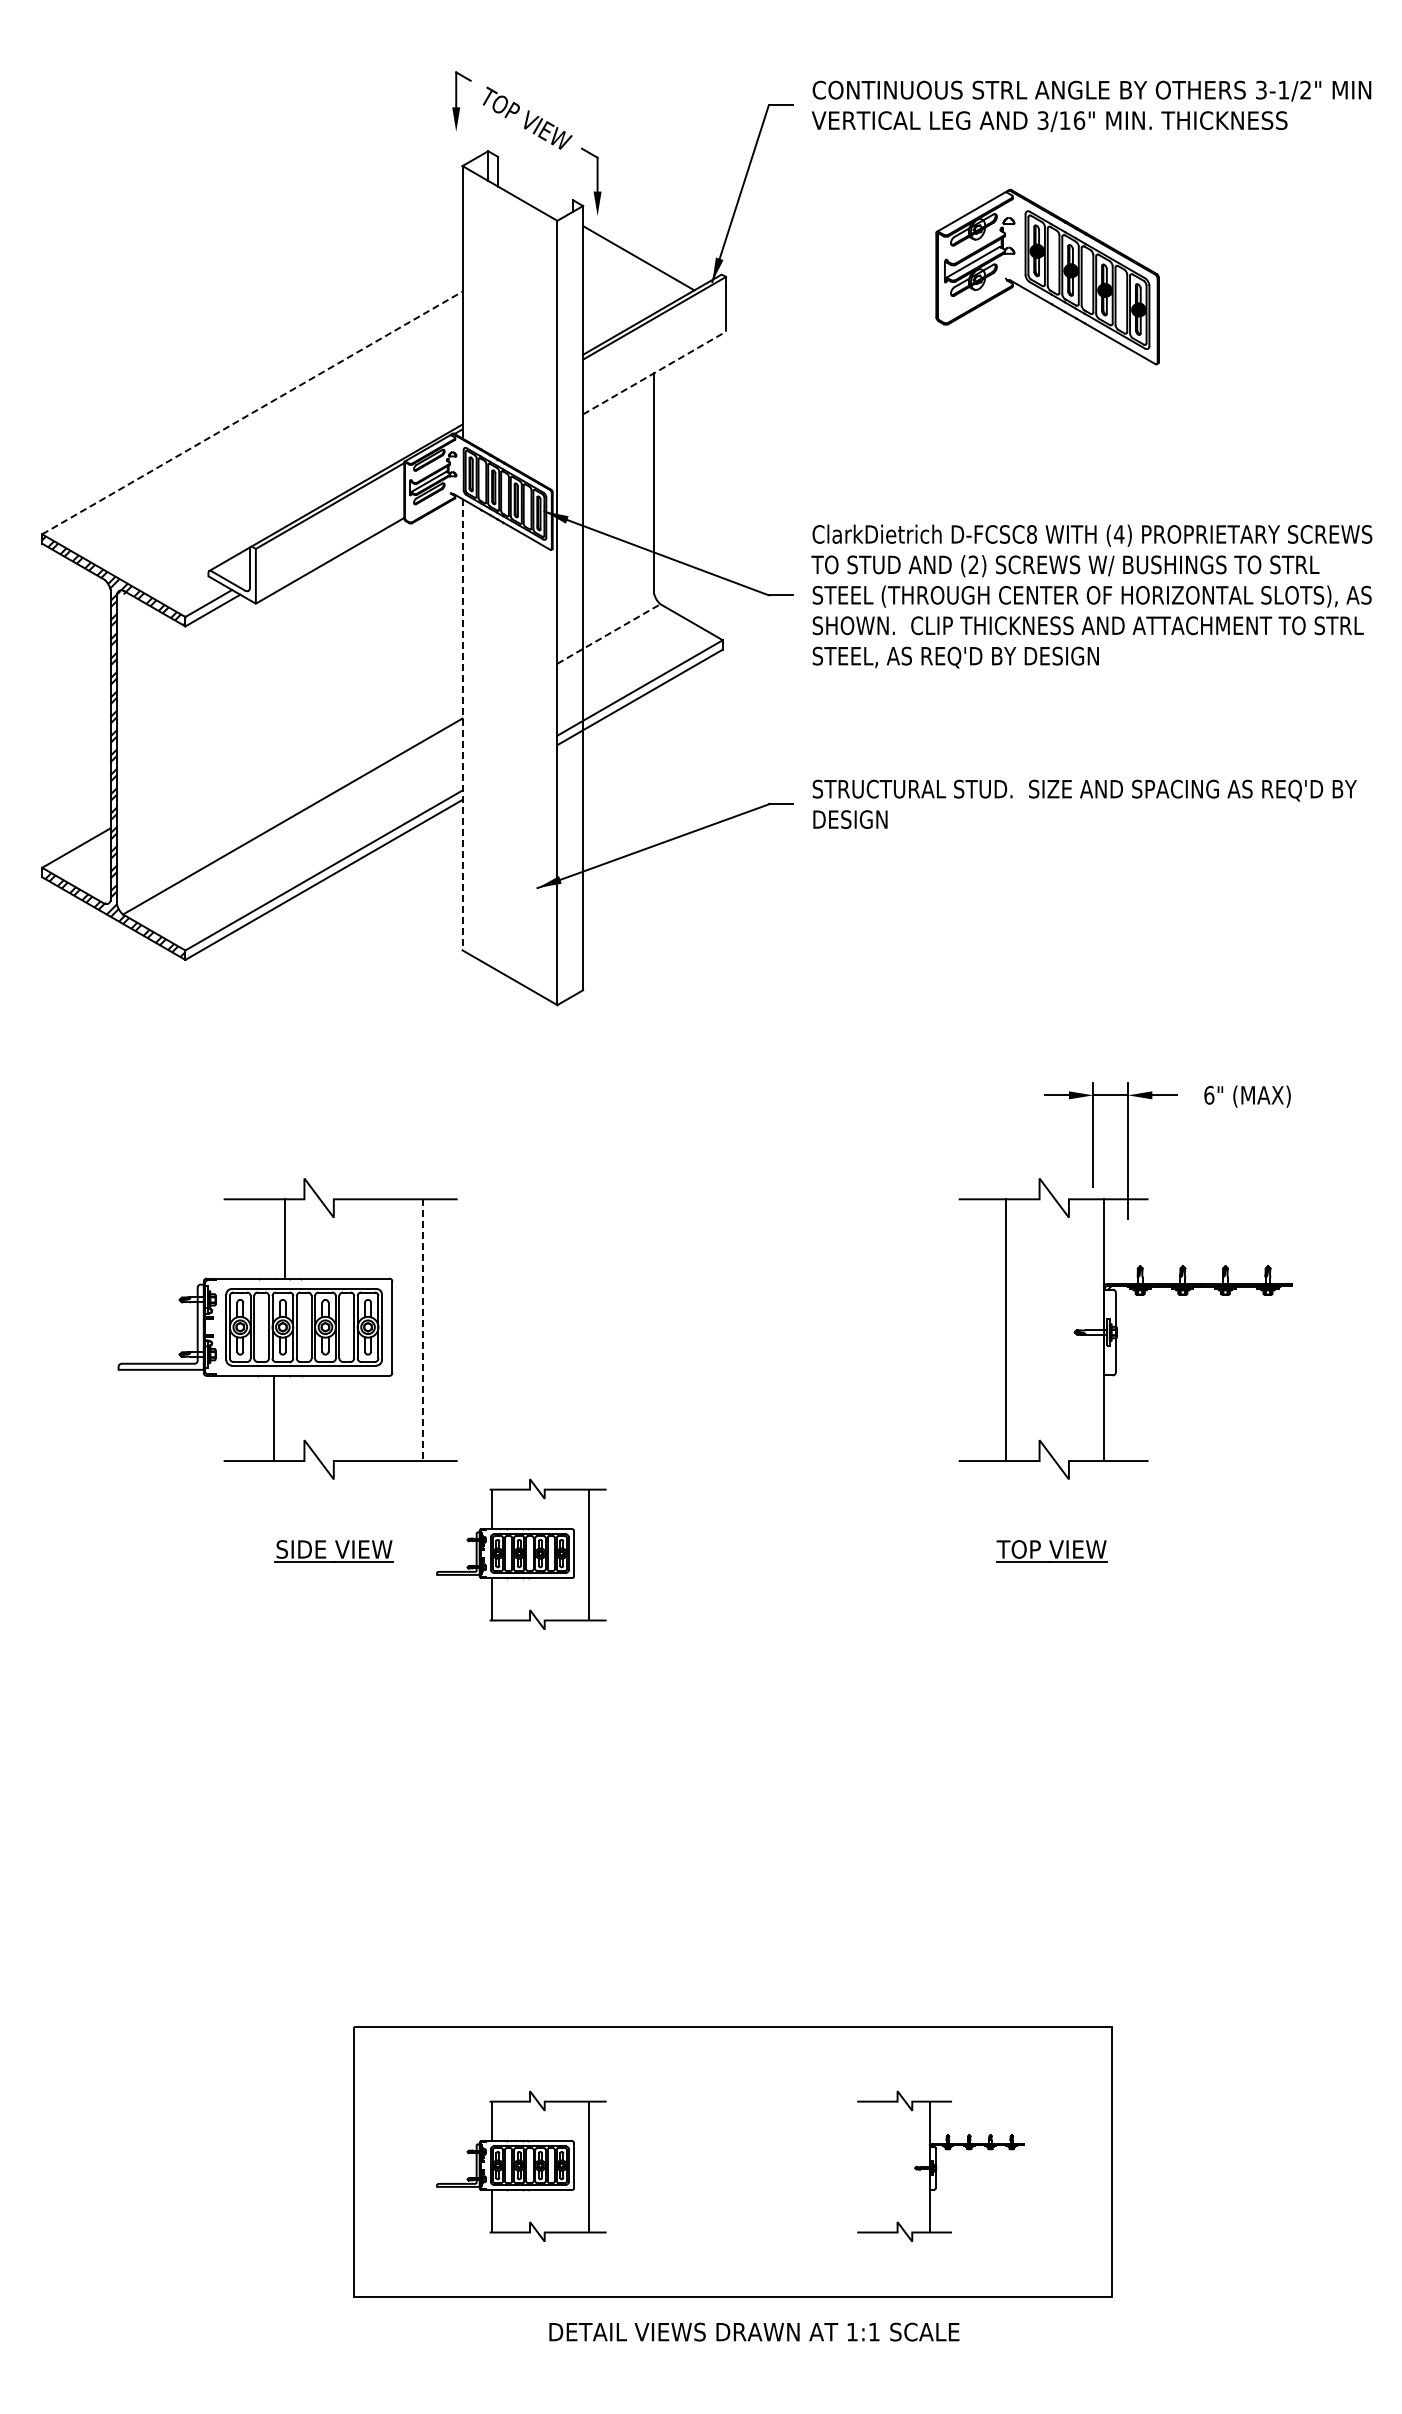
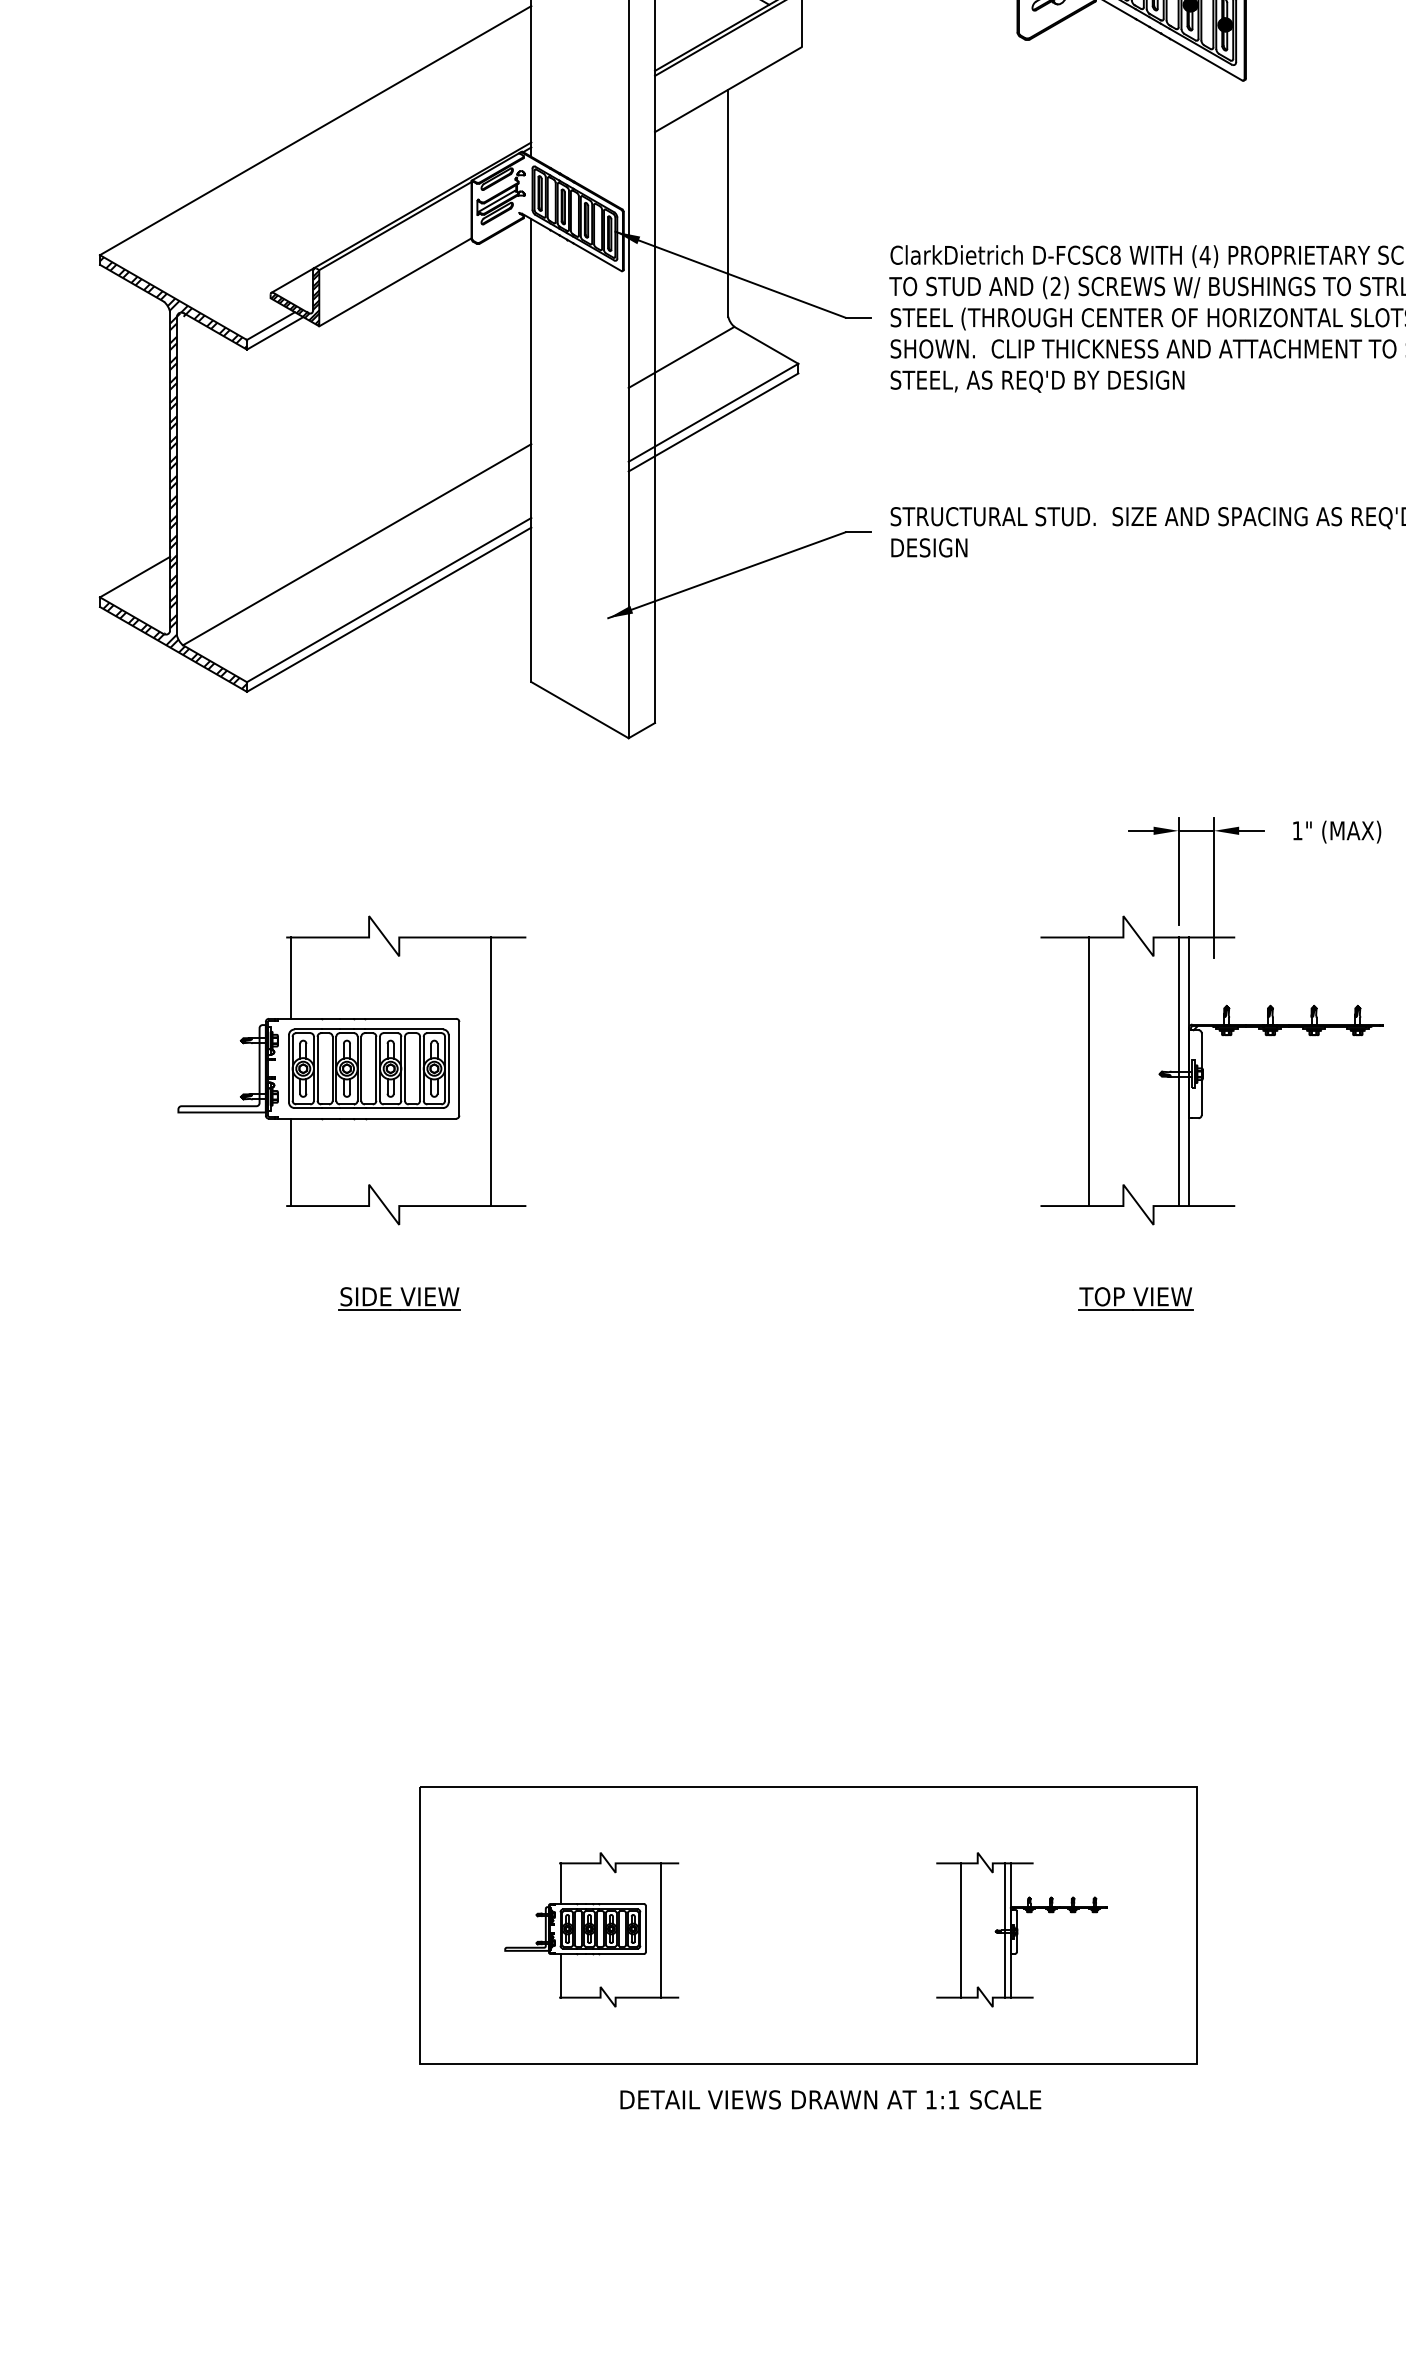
line: (654, 373) -> (728, 90), dashed -> solid
line: (252, 412) -> (315, 130), dashed -> solid
hatch: (232, 574) -> (295, 296), added
line: (608, 634) -> (681, 357), dashed -> solid
line: (462, 724) -> (531, 450), dashed -> solid
text: (1209, 1095) -> (1297, 830), 6" -> 1"
line: (285, 1238) -> (291, 977), moved
line: (422, 1330) -> (490, 1072), dashed -> solid
line: (1093, 1330) -> (1178, 1072), added
line: (274, 1418) -> (291, 1162), moved
part: (521, 1553) -> (591, 1300), removed
line: (880, 2166) -> (960, 1929), added
line: (924, 2166) -> (1005, 1929), added

